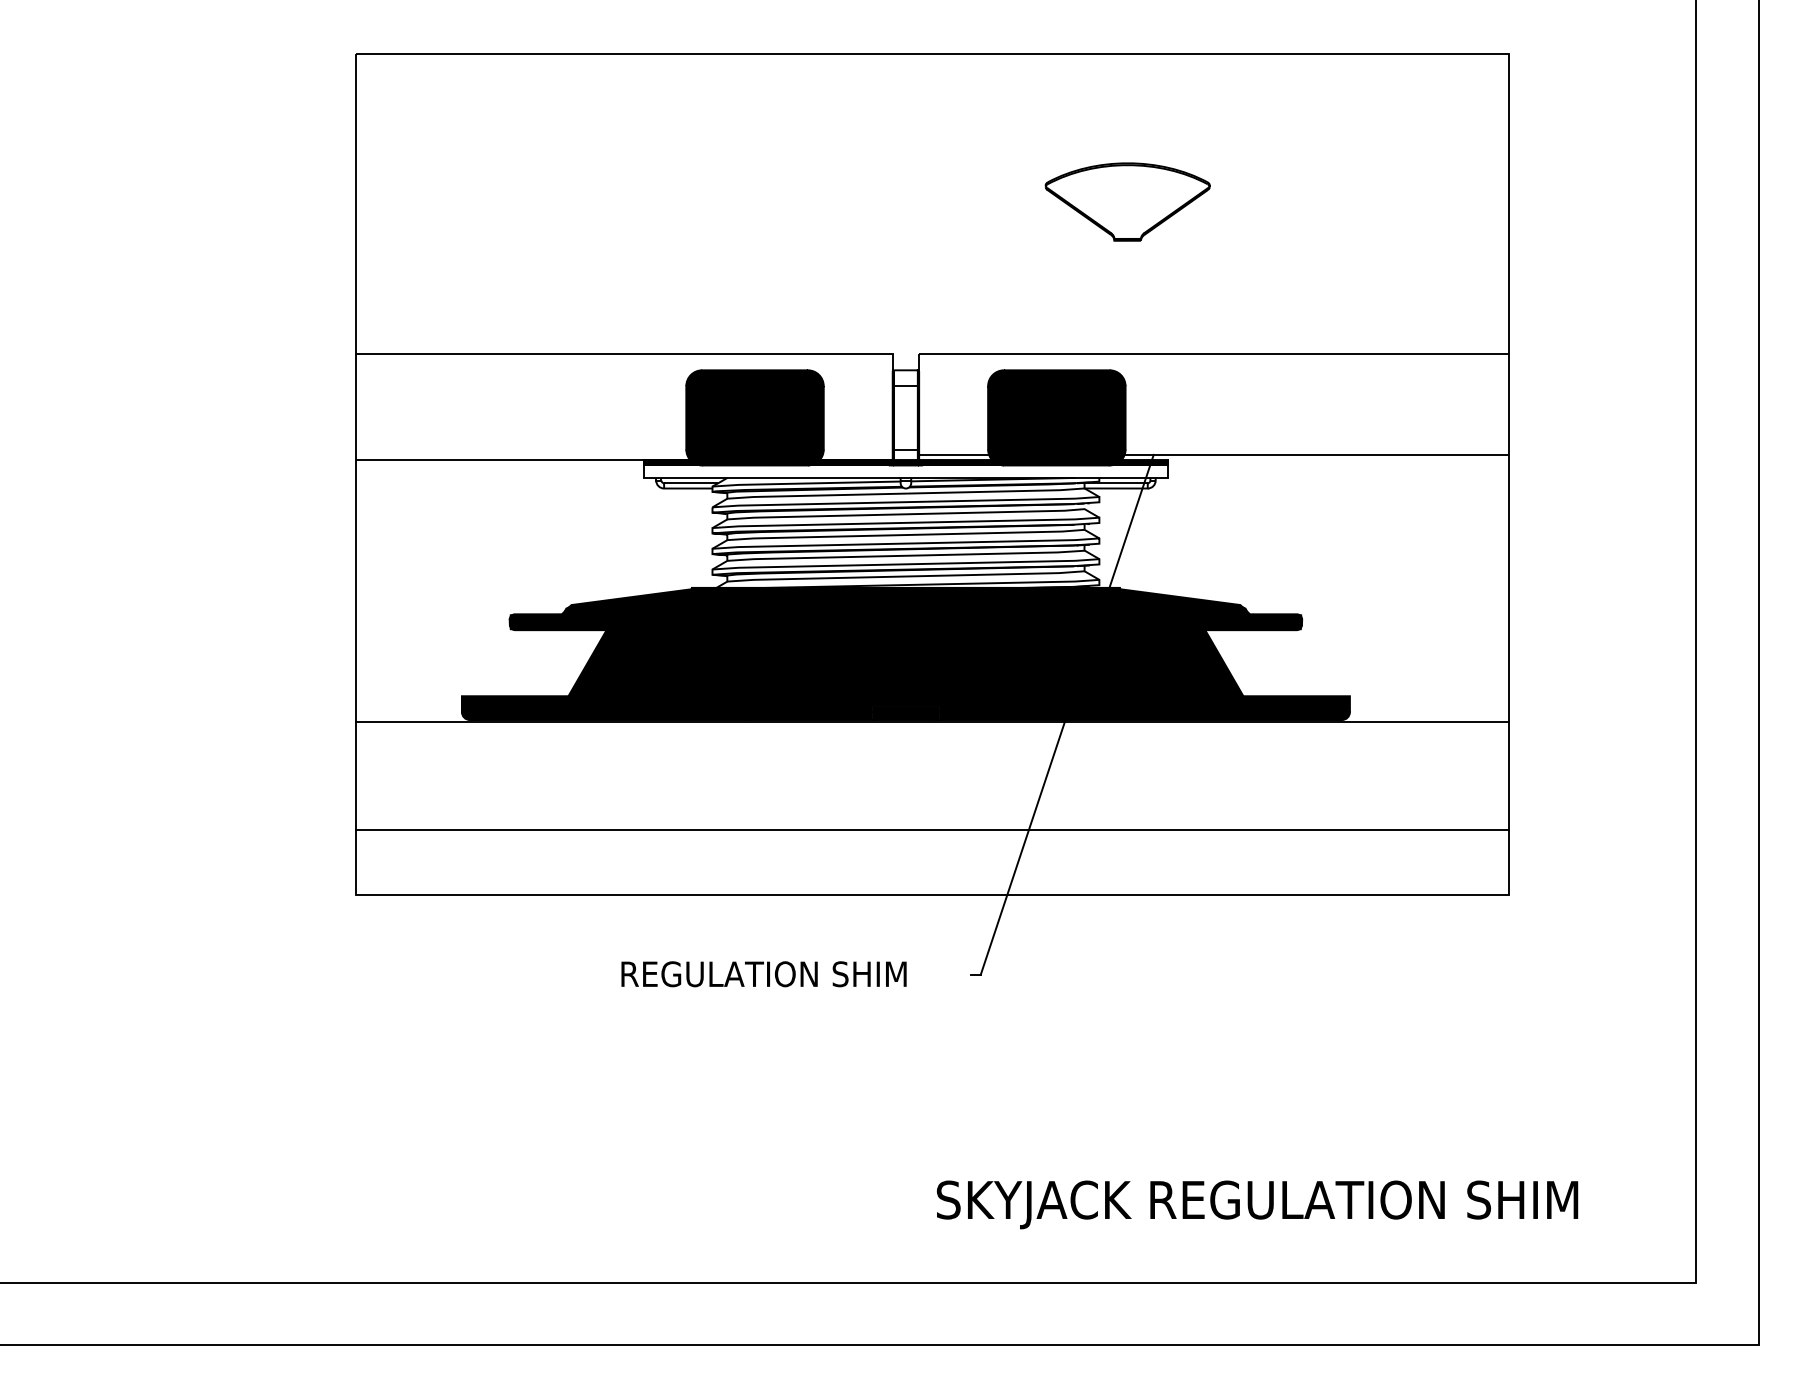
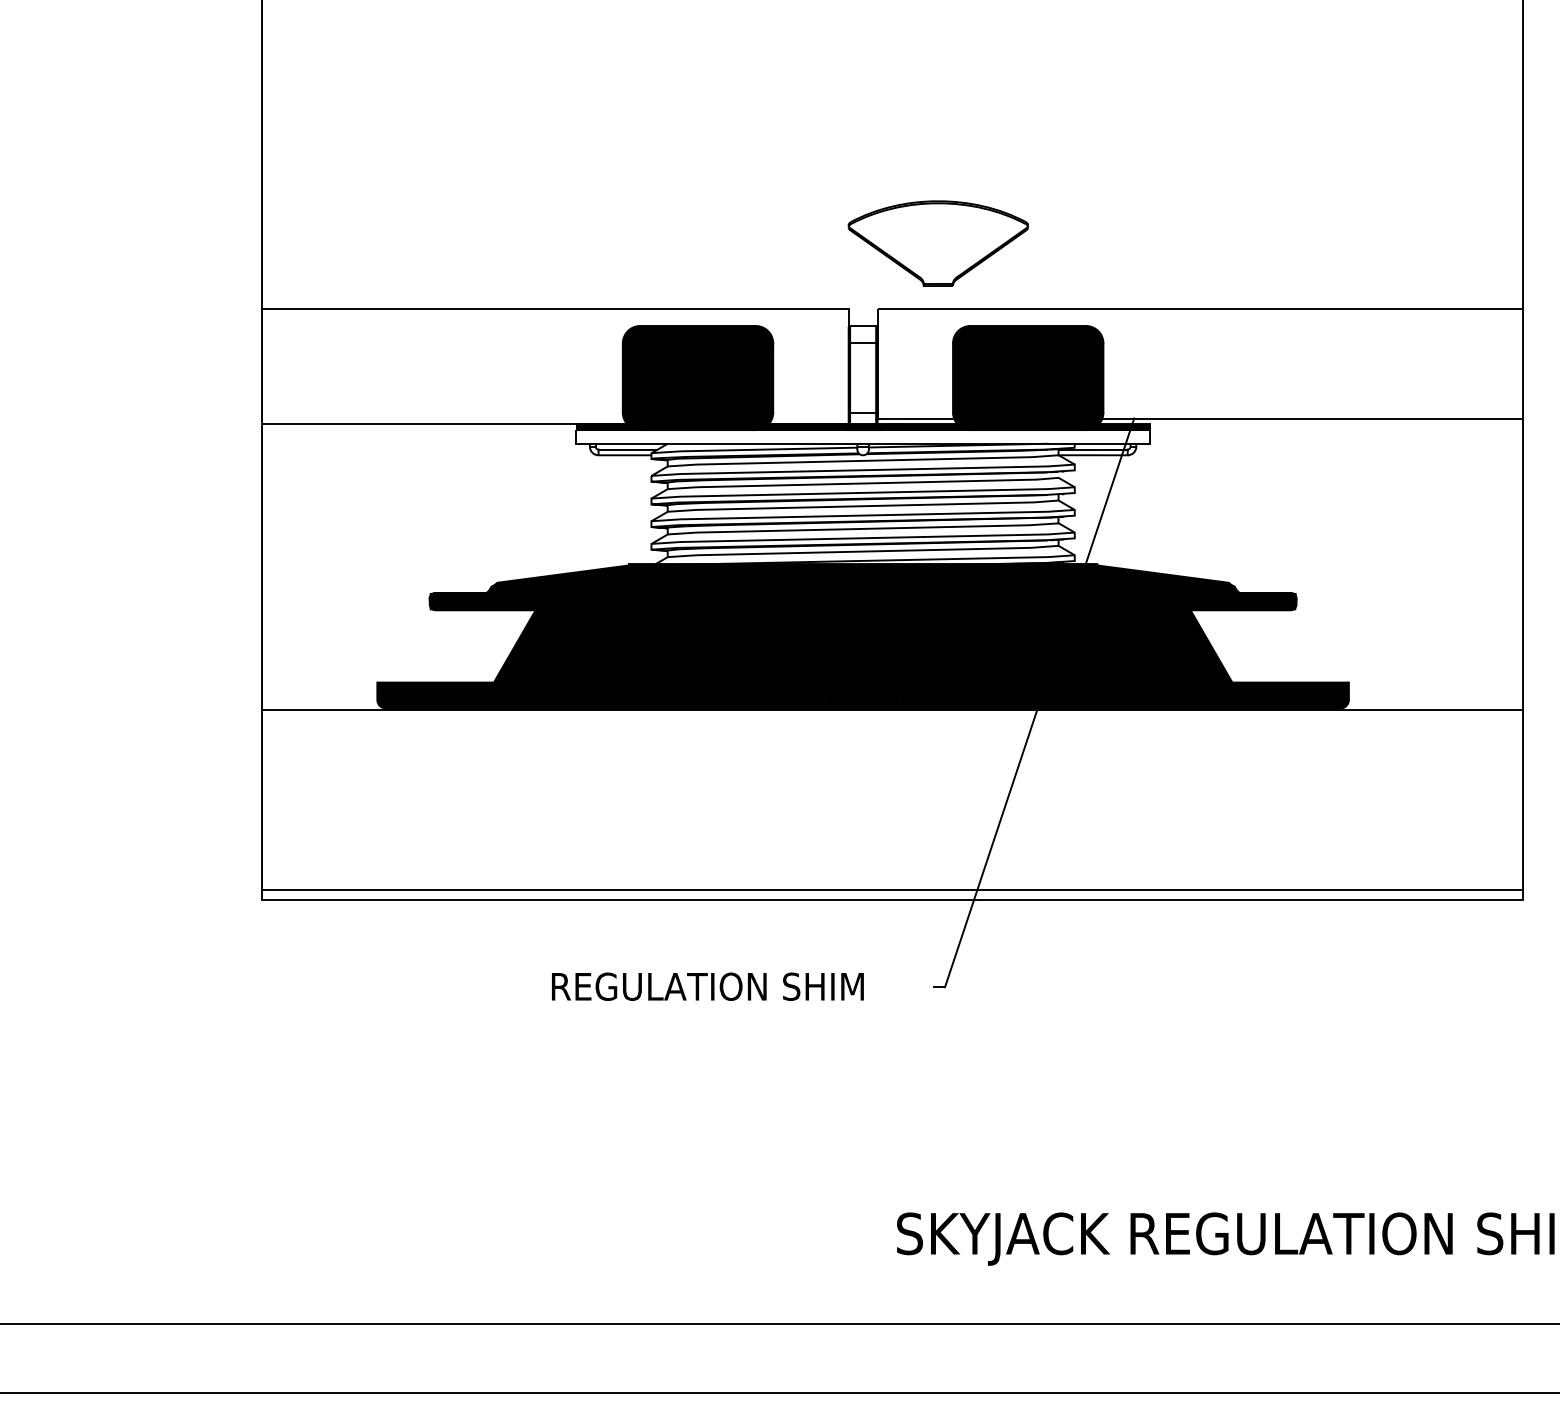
part: (1127, 201) -> (938, 243), moved
line: (932, 829) -> (892, 889), moved

